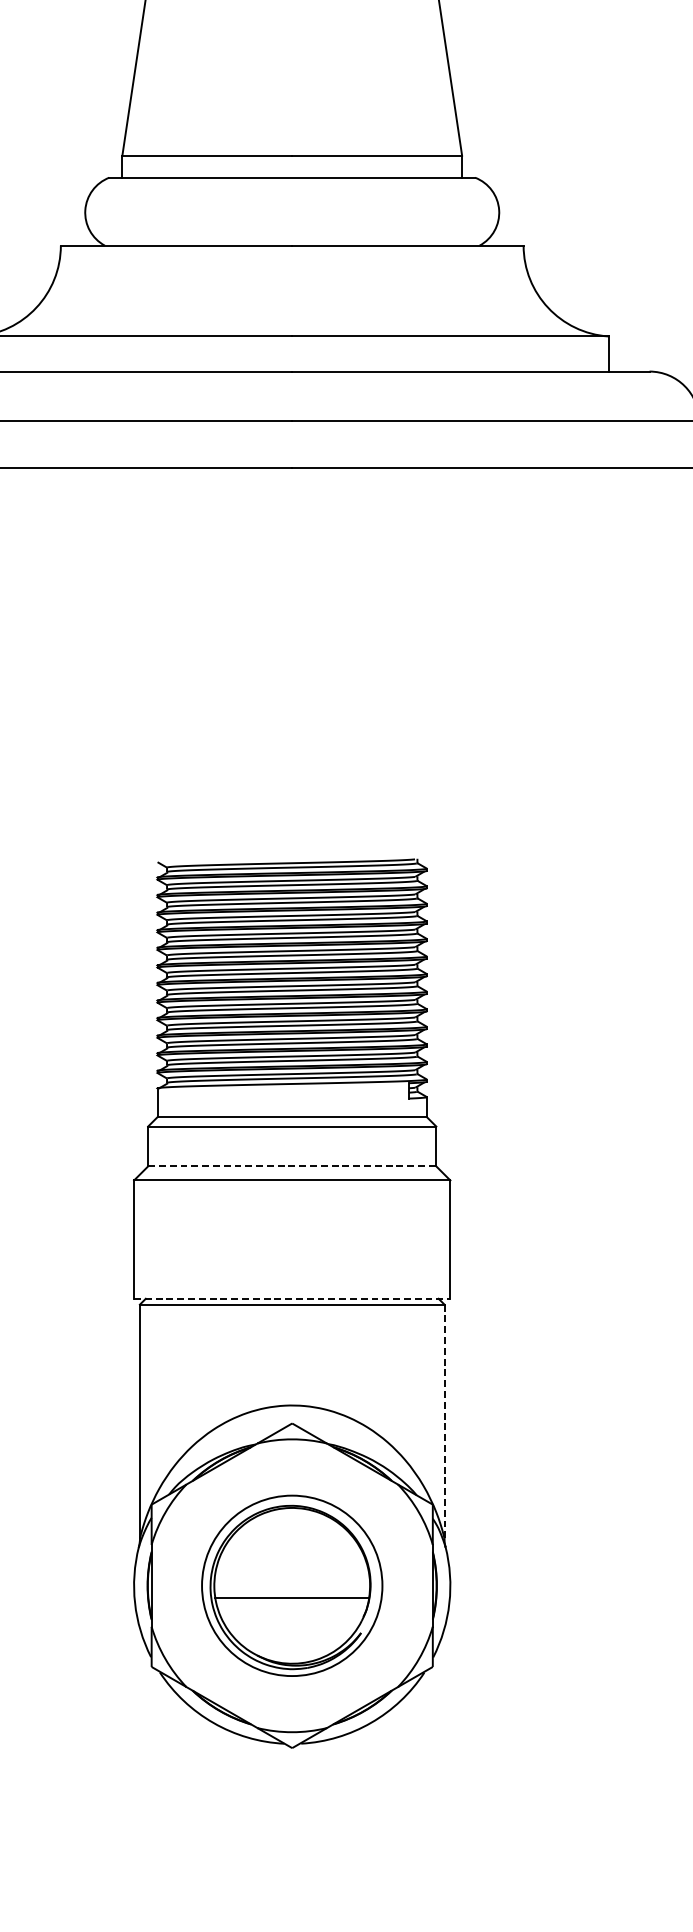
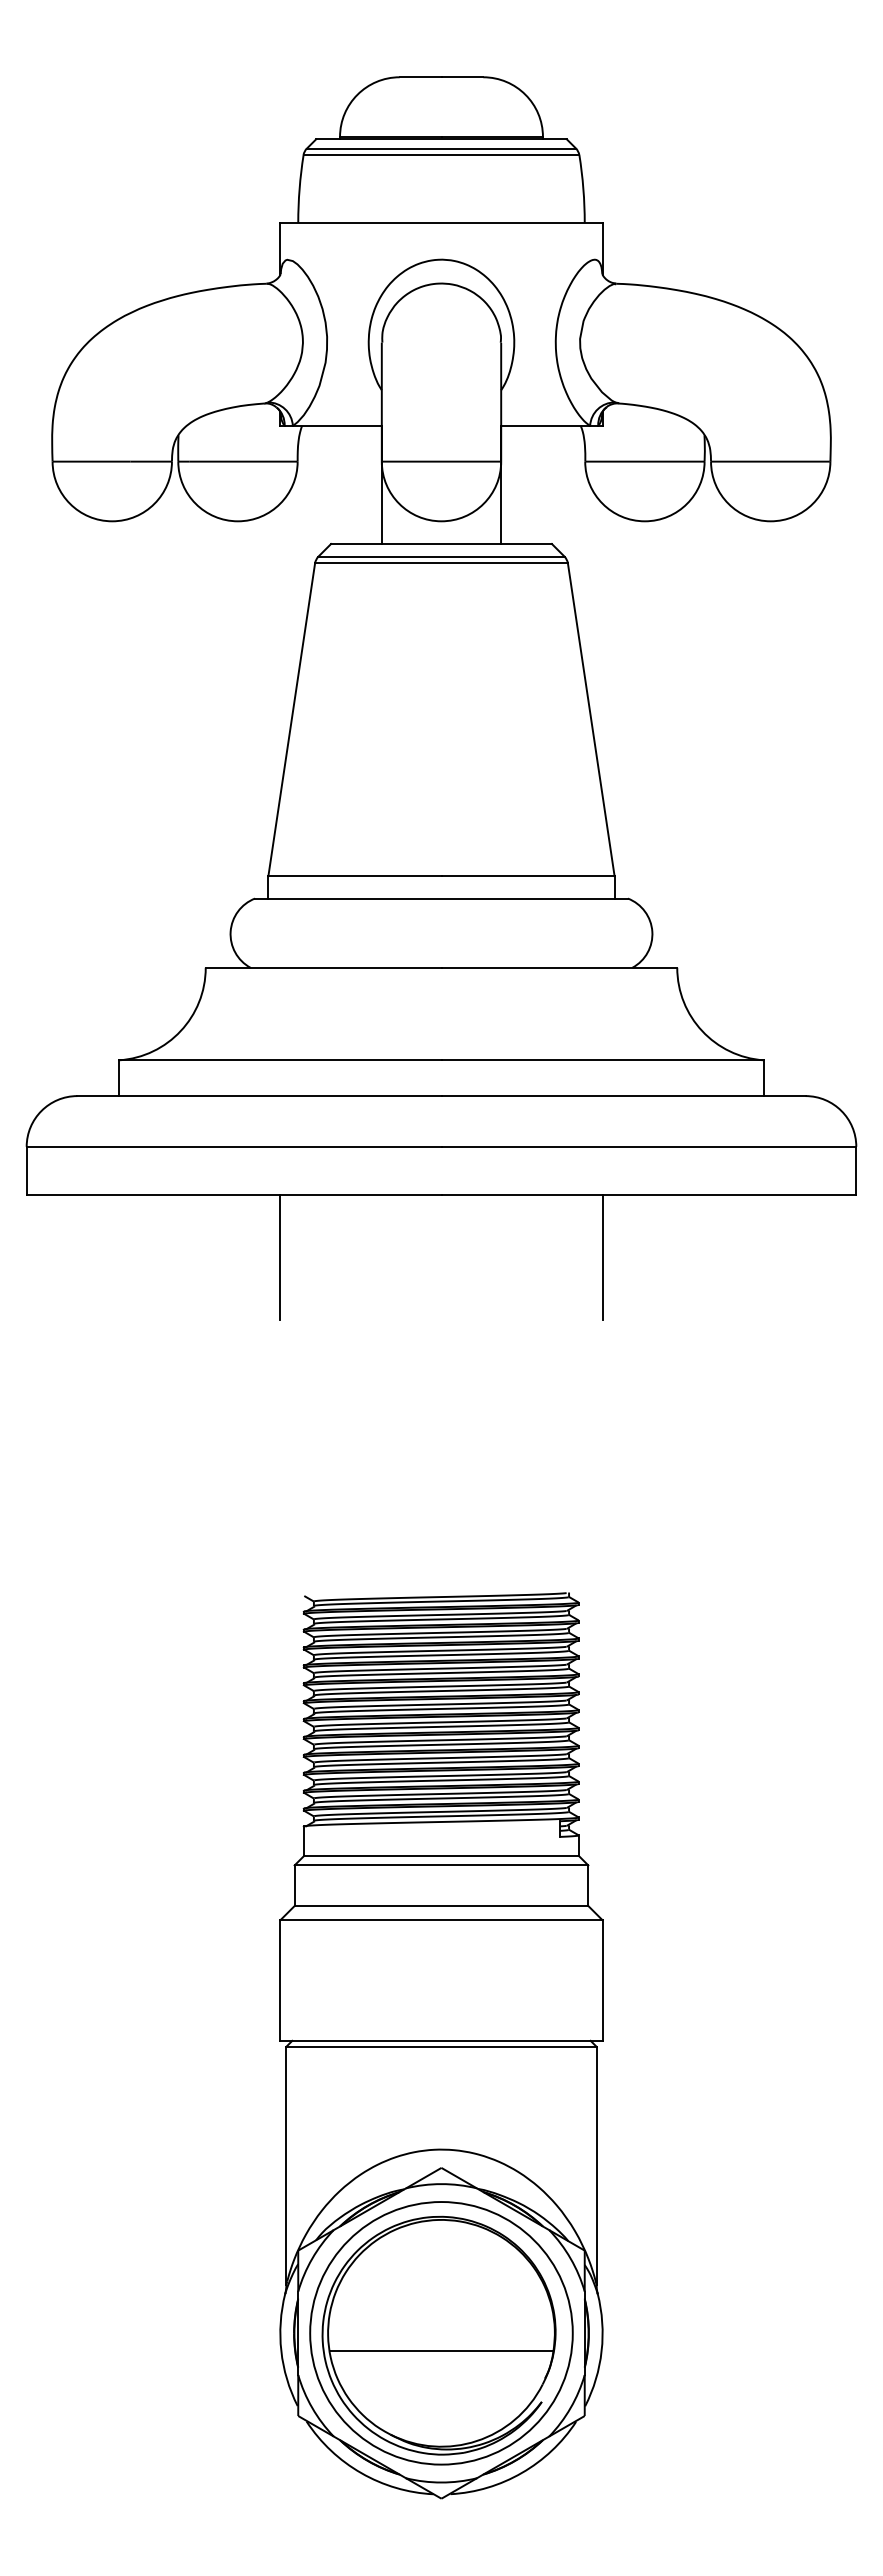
line: (134, 529) -> (280, 1256), added
line: (450, 529) -> (602, 1256), added
line: (292, 1165) -> (441, 1905), dashed -> solid
line: (292, 1298) -> (441, 2040), dashed -> solid
line: (444, 1421) -> (596, 2165), dashed -> solid
part: (292, 1585) -> (441, 2333), size x1.43

